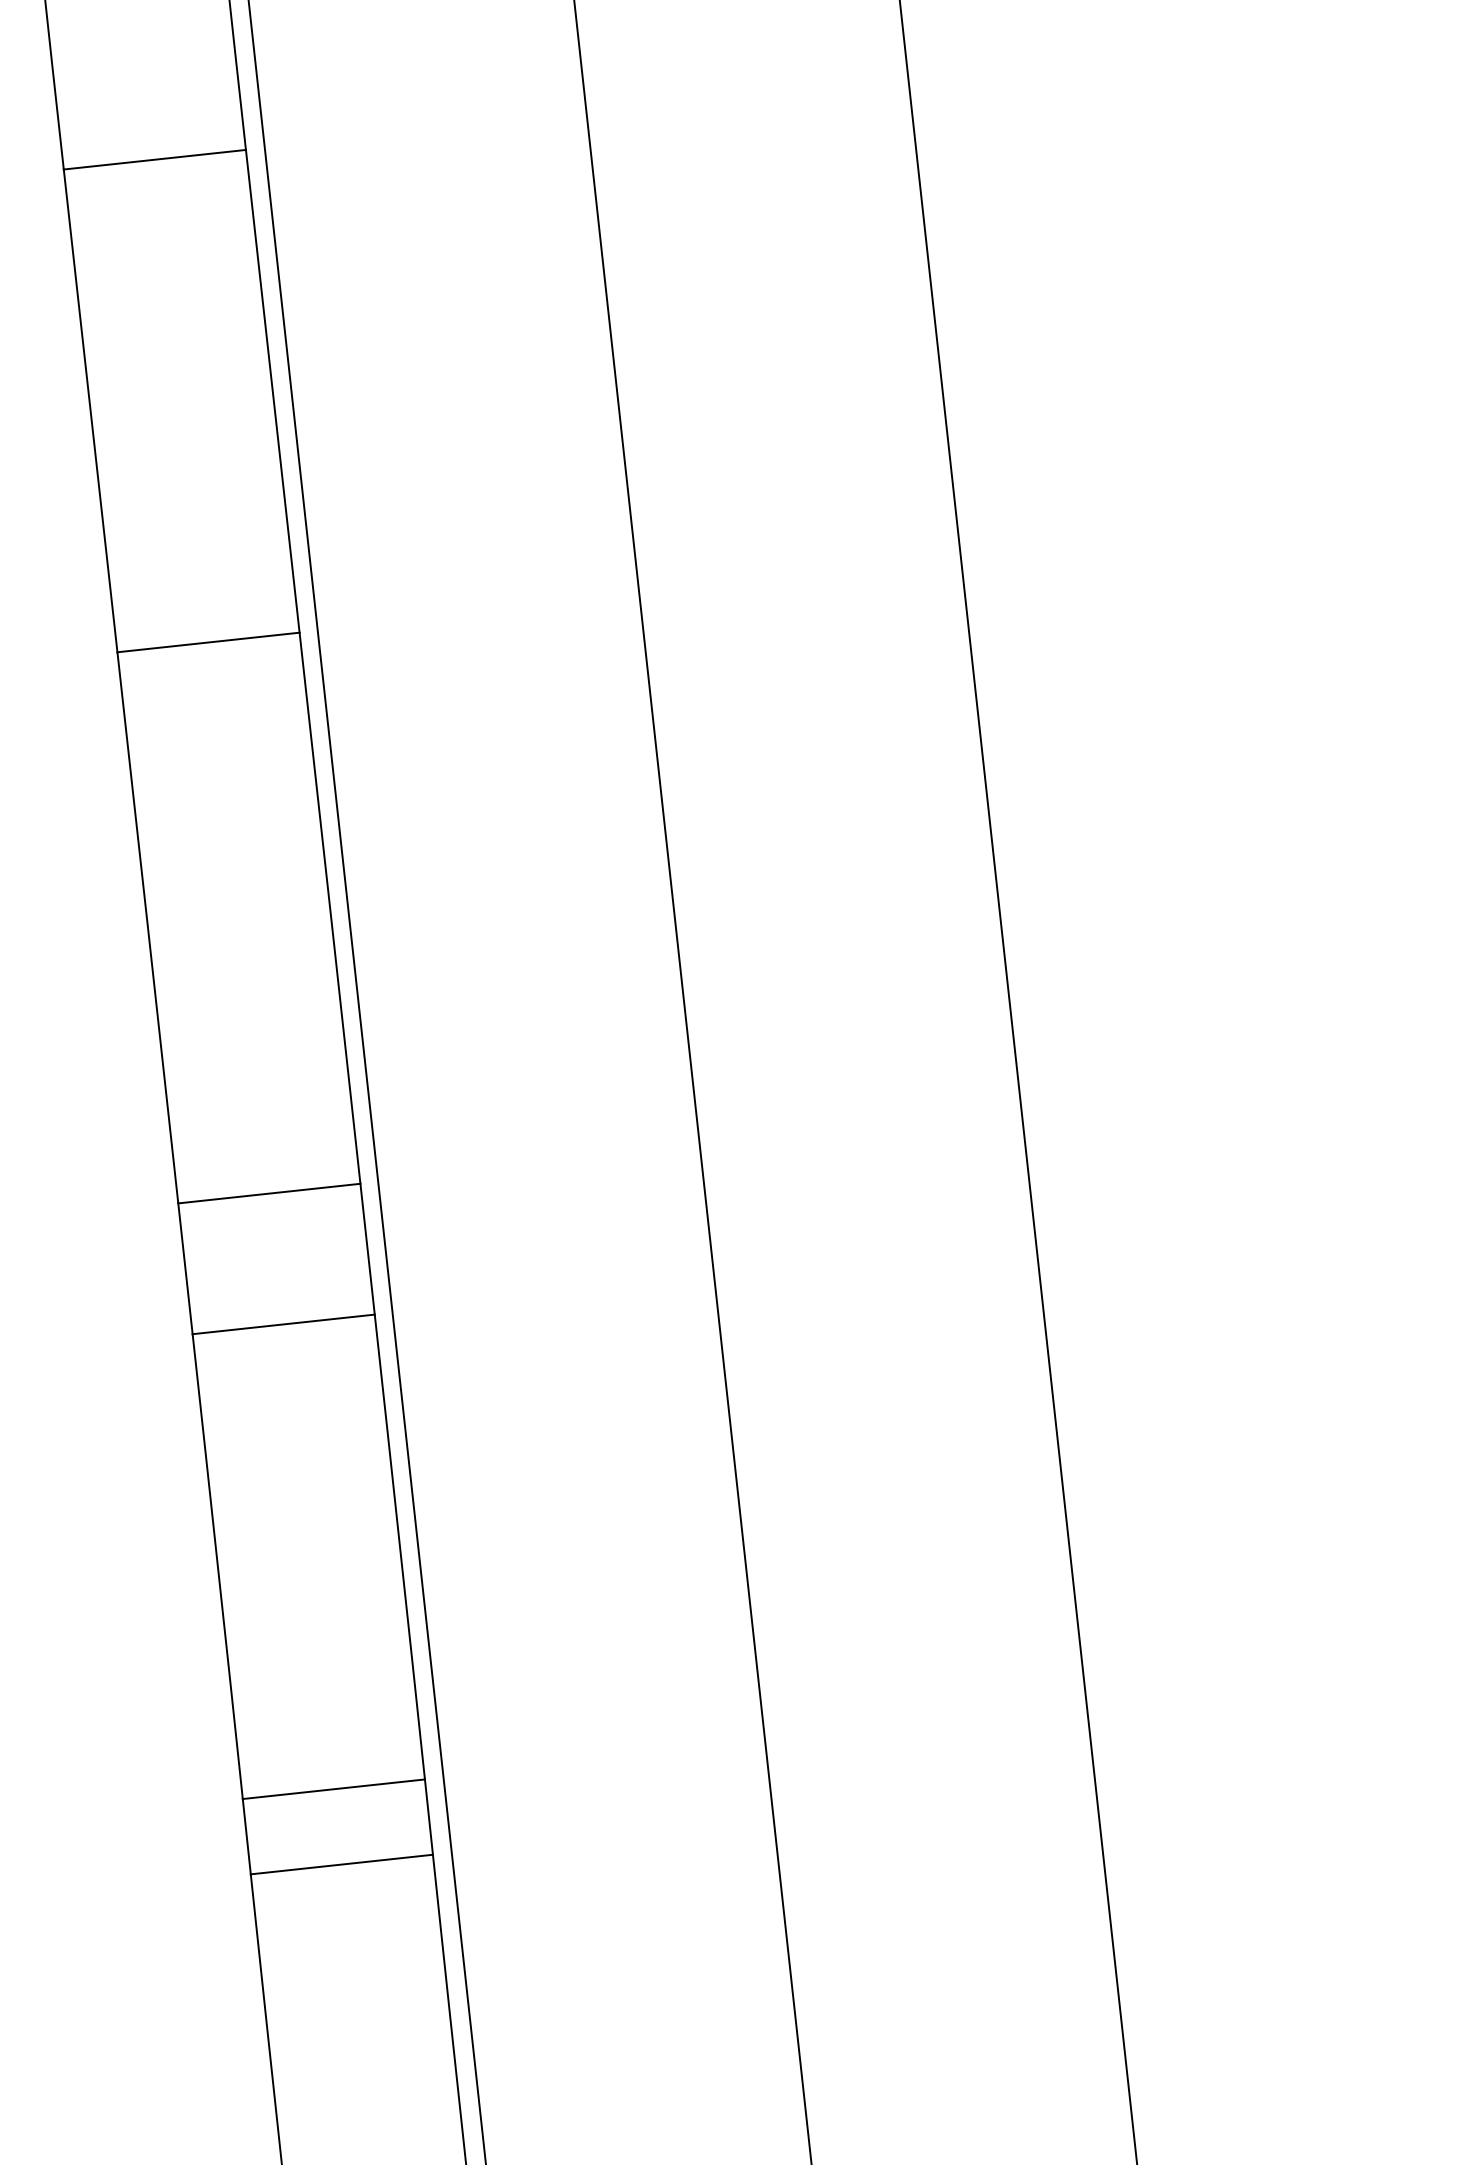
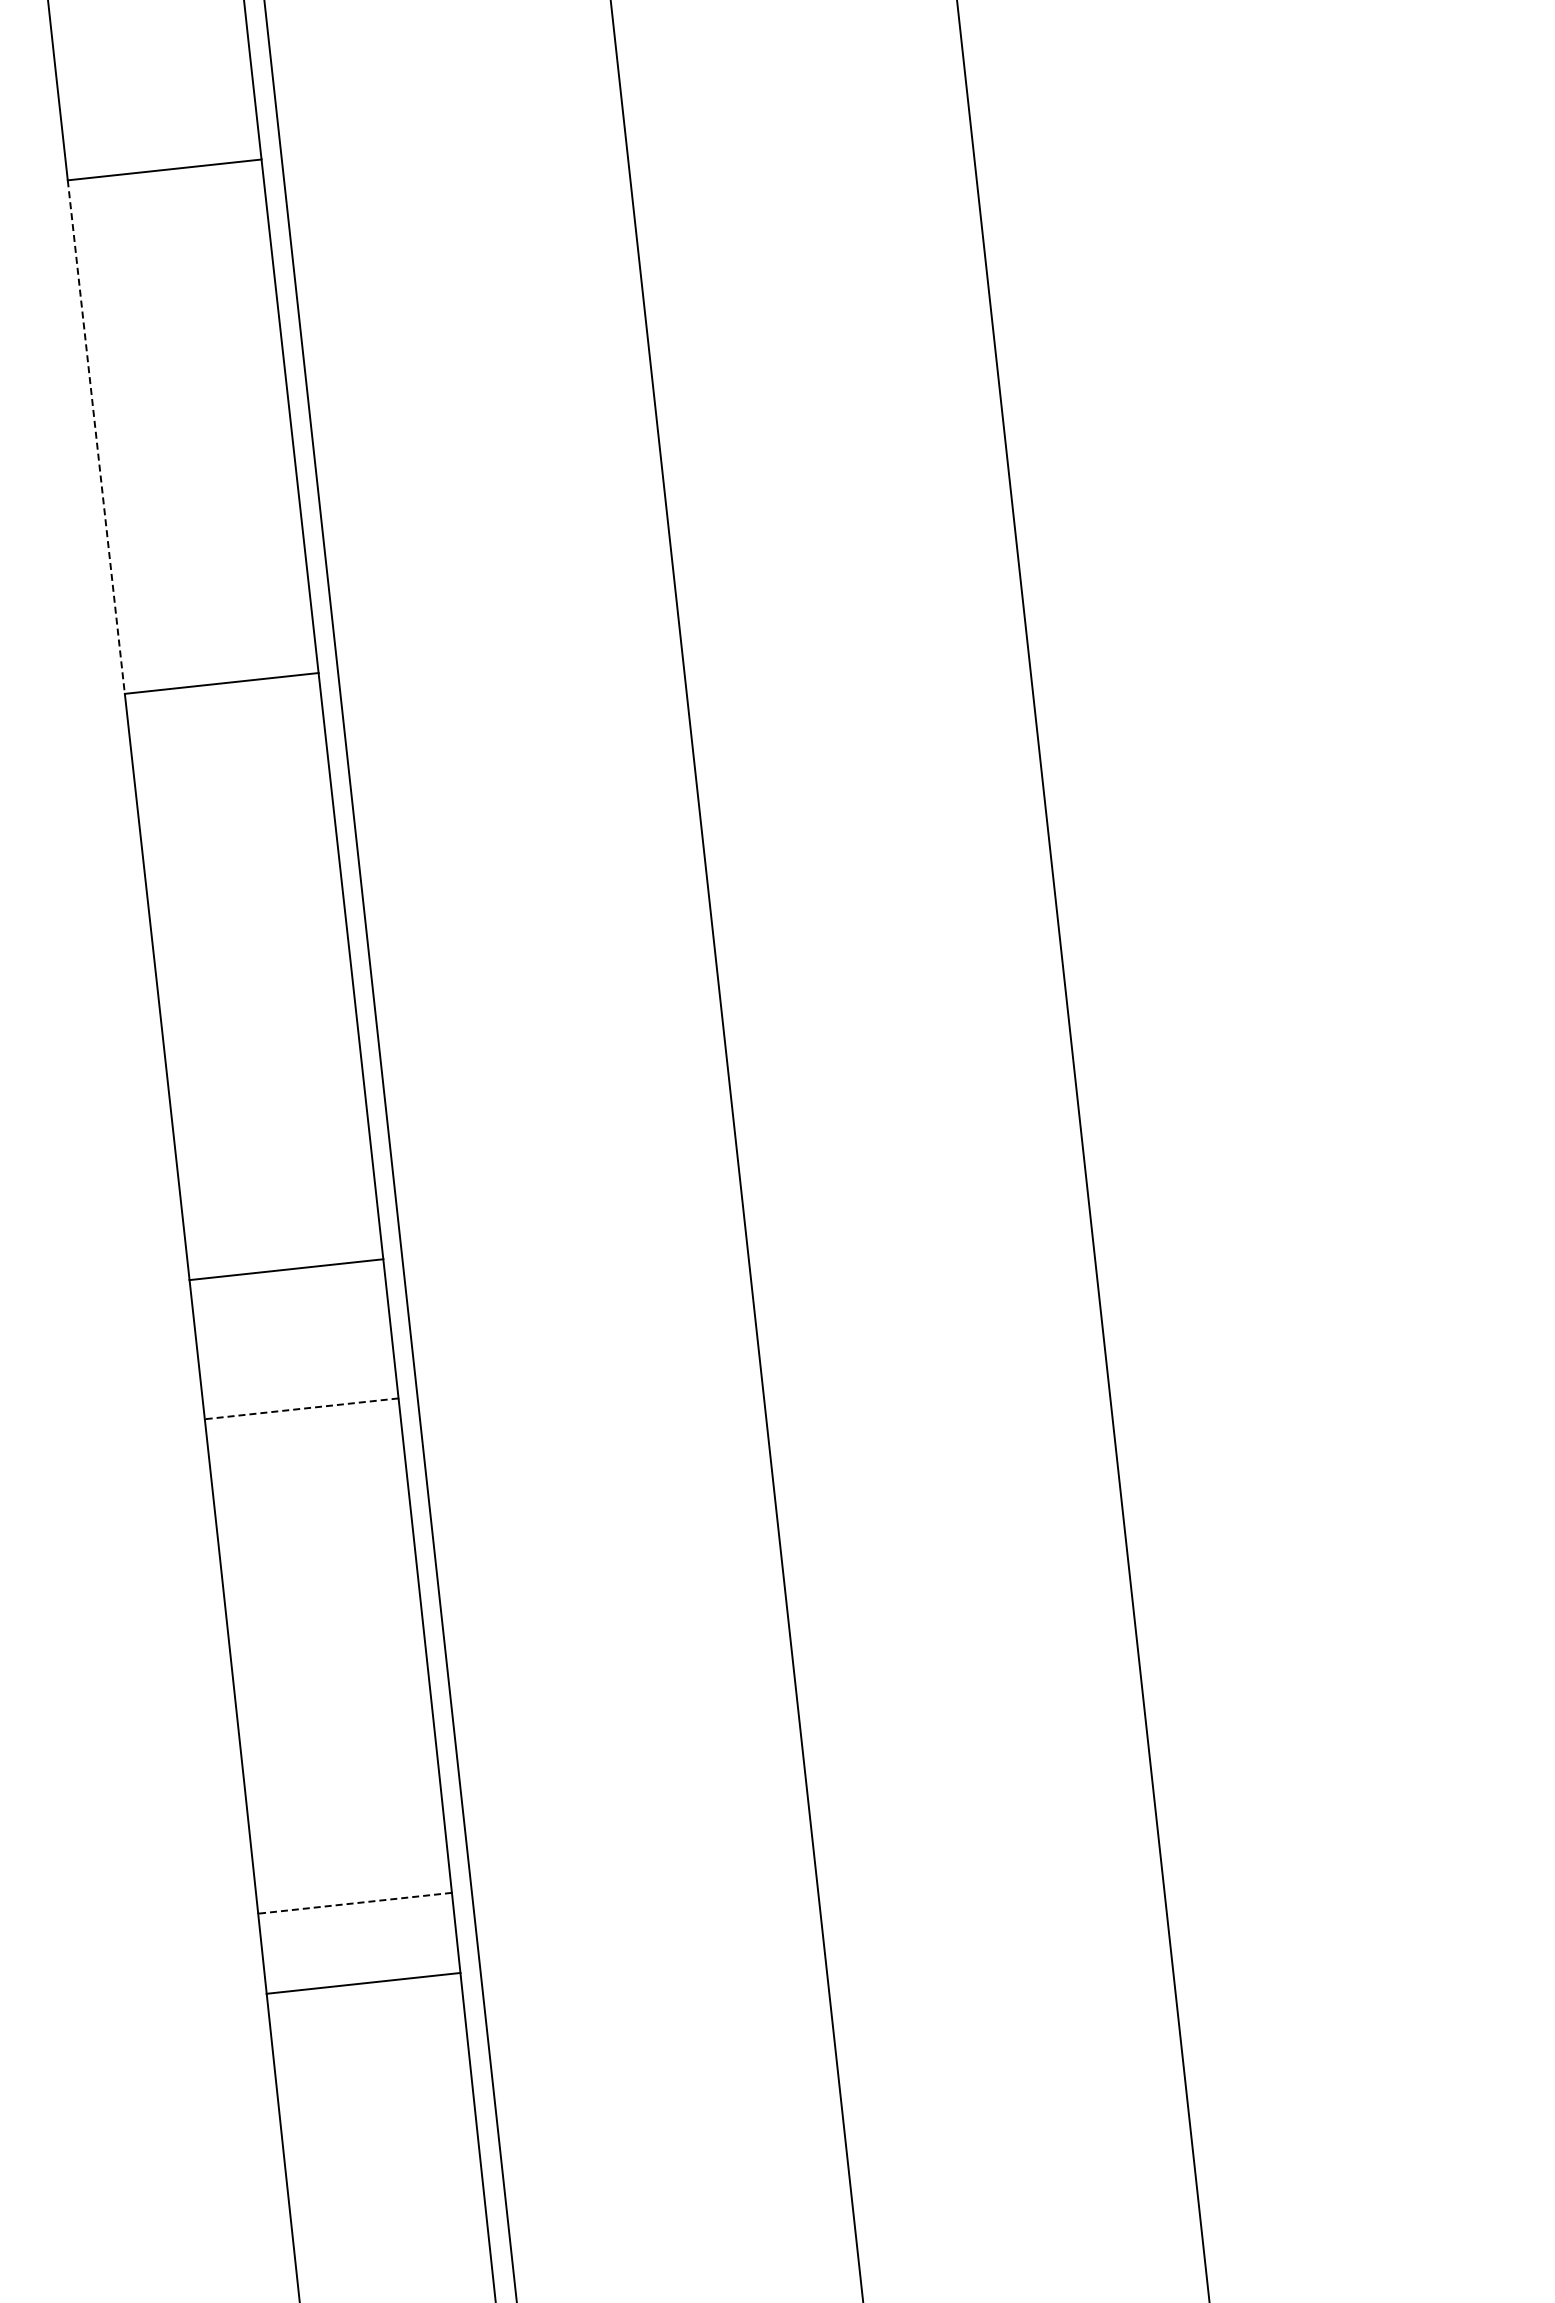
line: (90, 411) -> (96, 437), solid -> dashed
line: (283, 1324) -> (301, 1408), solid -> dashed
line: (333, 1789) -> (354, 1903), solid -> dashed

